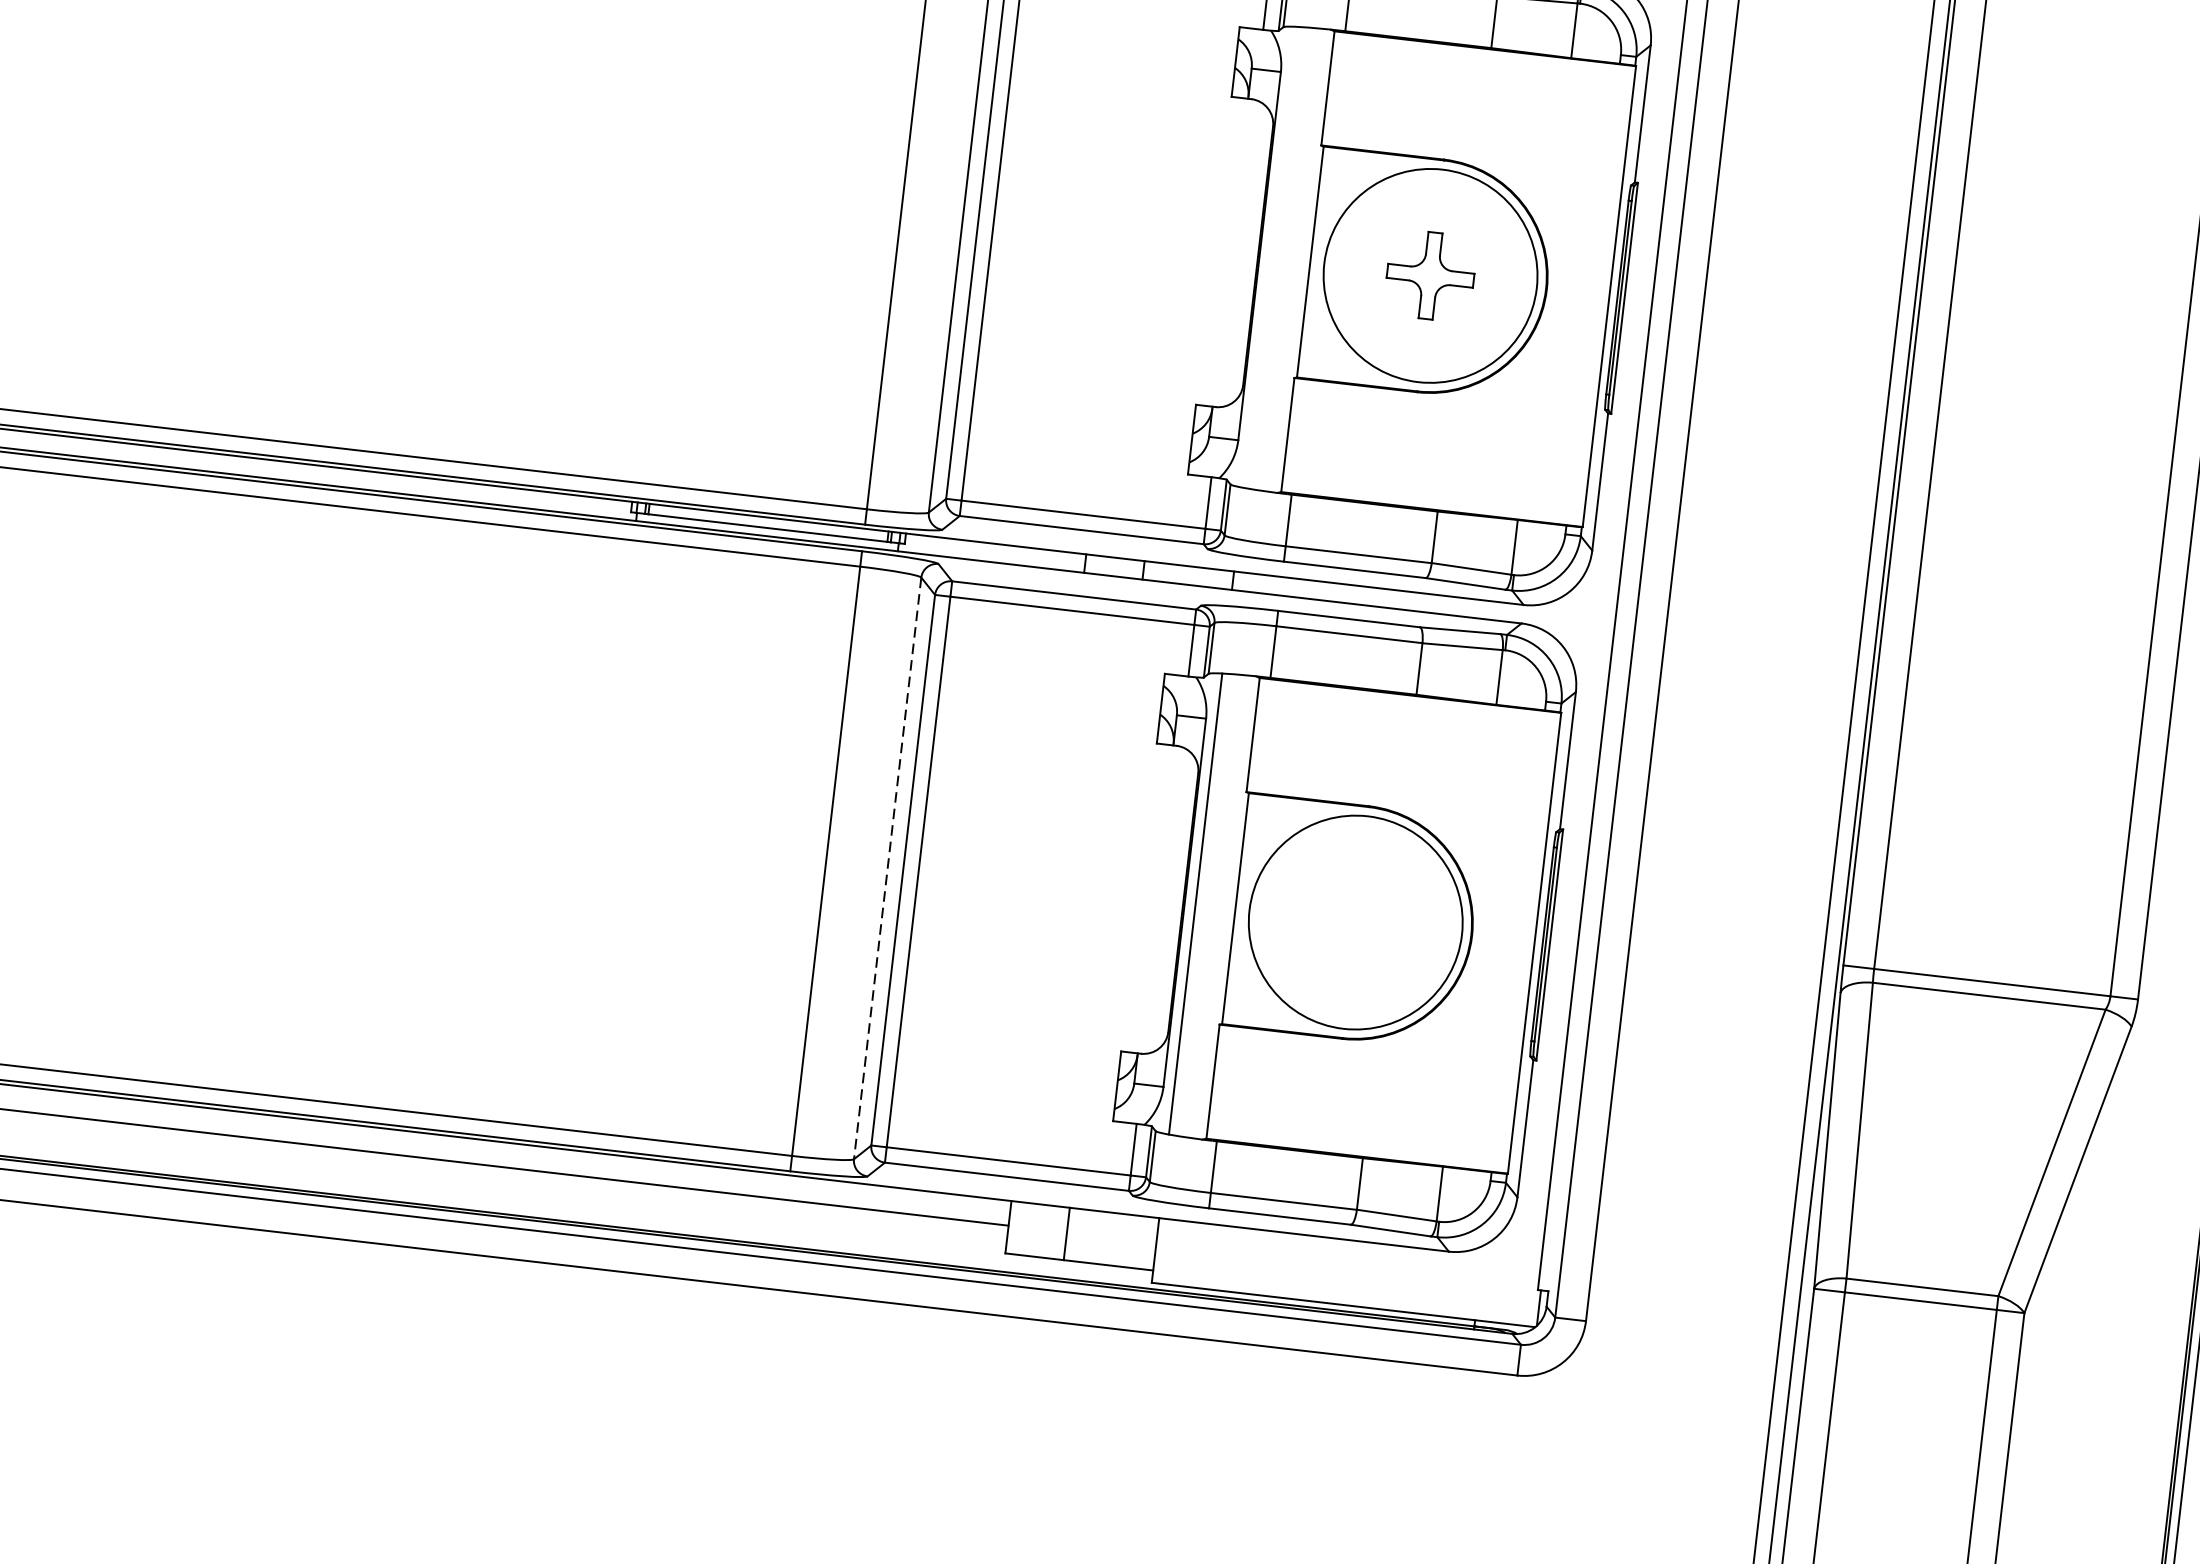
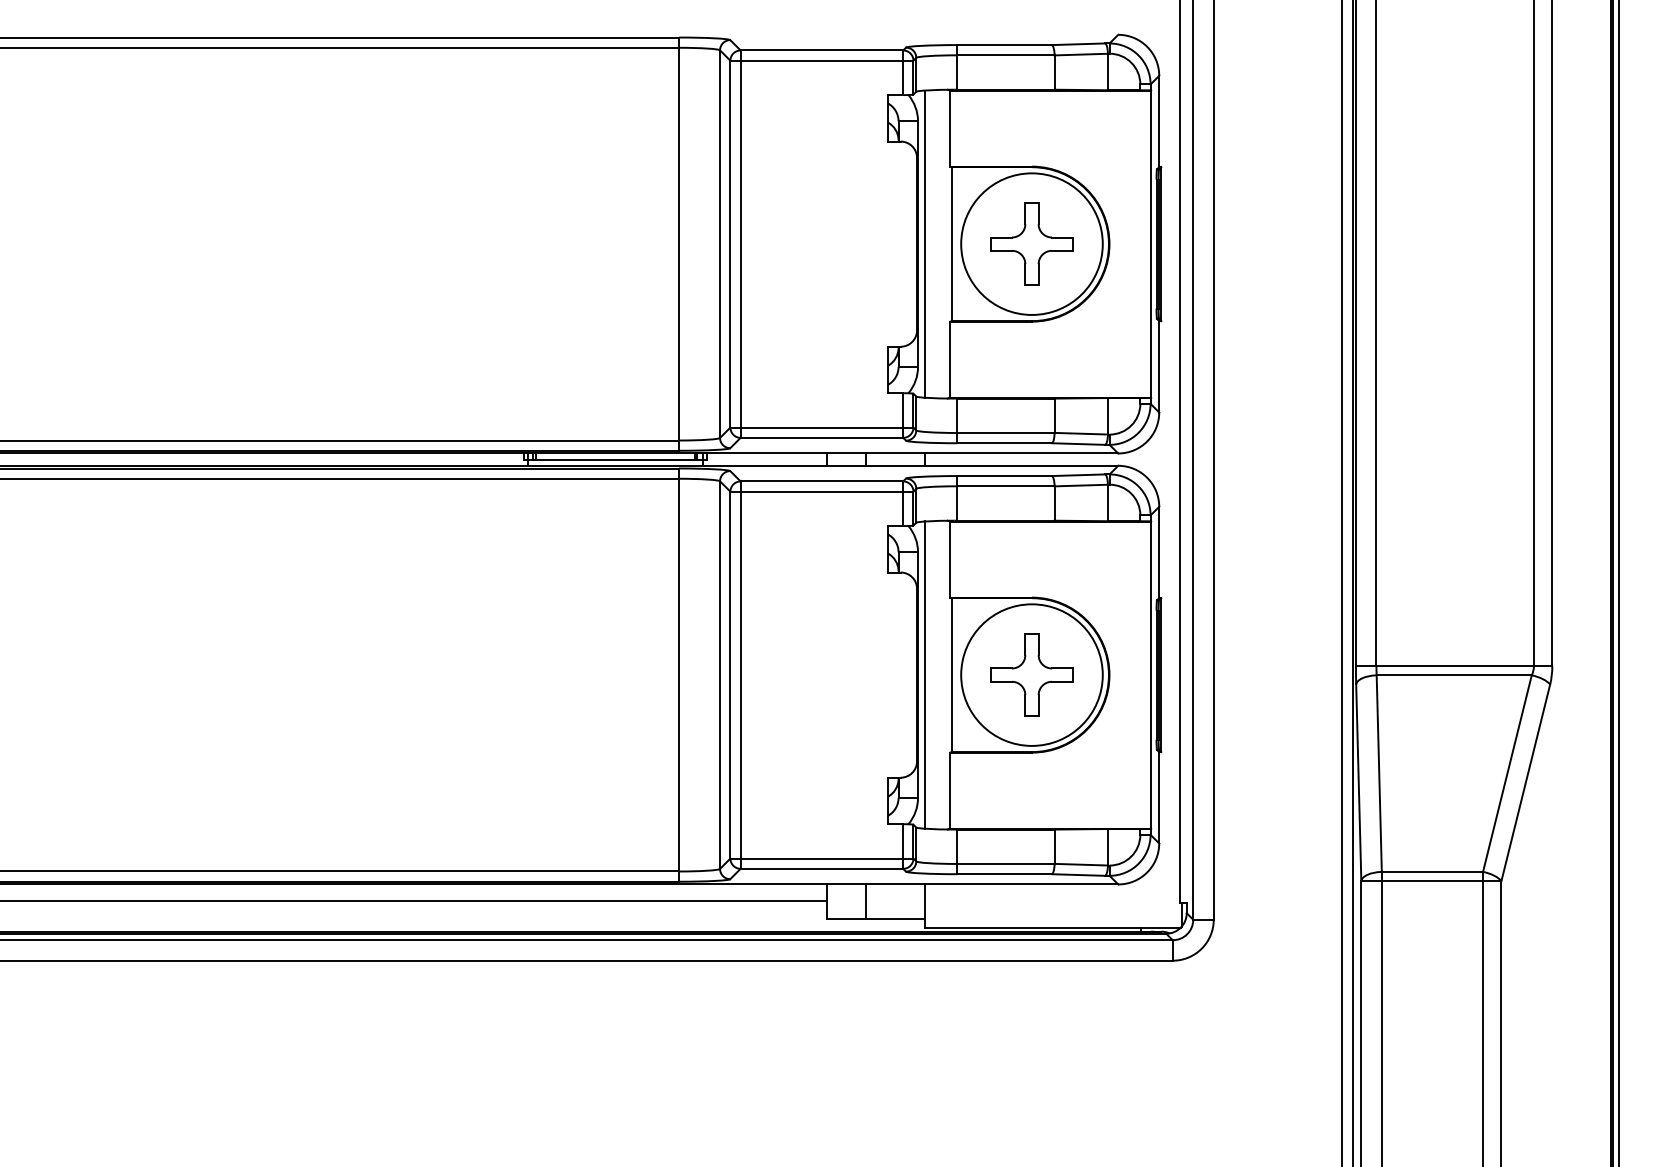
line: (1270, 256) -> (925, 243), added
part: (1429, 274) -> (1031, 243), size x1.43
line: (888, 869) -> (720, 675), dashed -> solid
part: (1355, 921) -> (1031, 674), added

